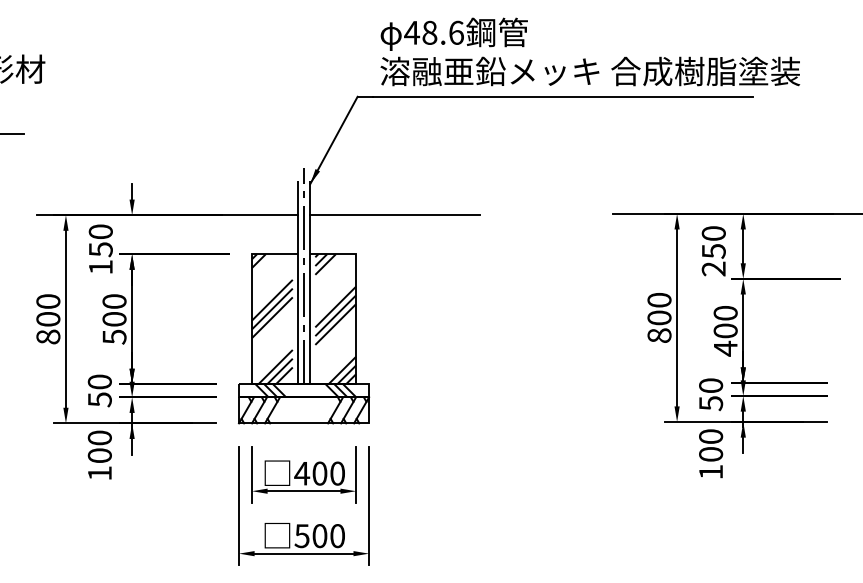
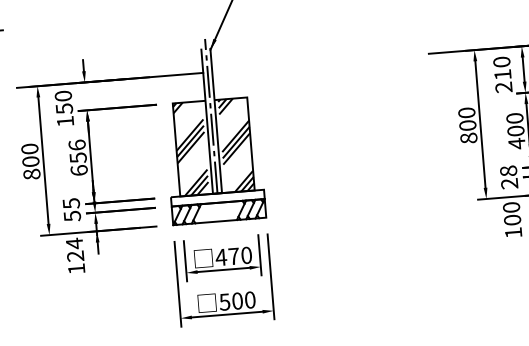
line: (395, 215) -> (273, 67), removed
text: (713, 251) -> (502, 74), 250 -> 210
text: (114, 319) -> (78, 158), 500 -> 656
text: (99, 381) -> (71, 203), 50 -> 55
hatch: (305, 390) -> (218, 197), removed
text: (711, 394) -> (509, 177), 50 -> 28
text: (99, 446) -> (74, 249), 100 -> 124
text: (319, 473) -> (233, 256), 400 -> 470

